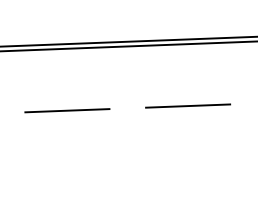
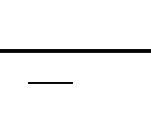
line: (188, 104) -> (111, 82), removed

